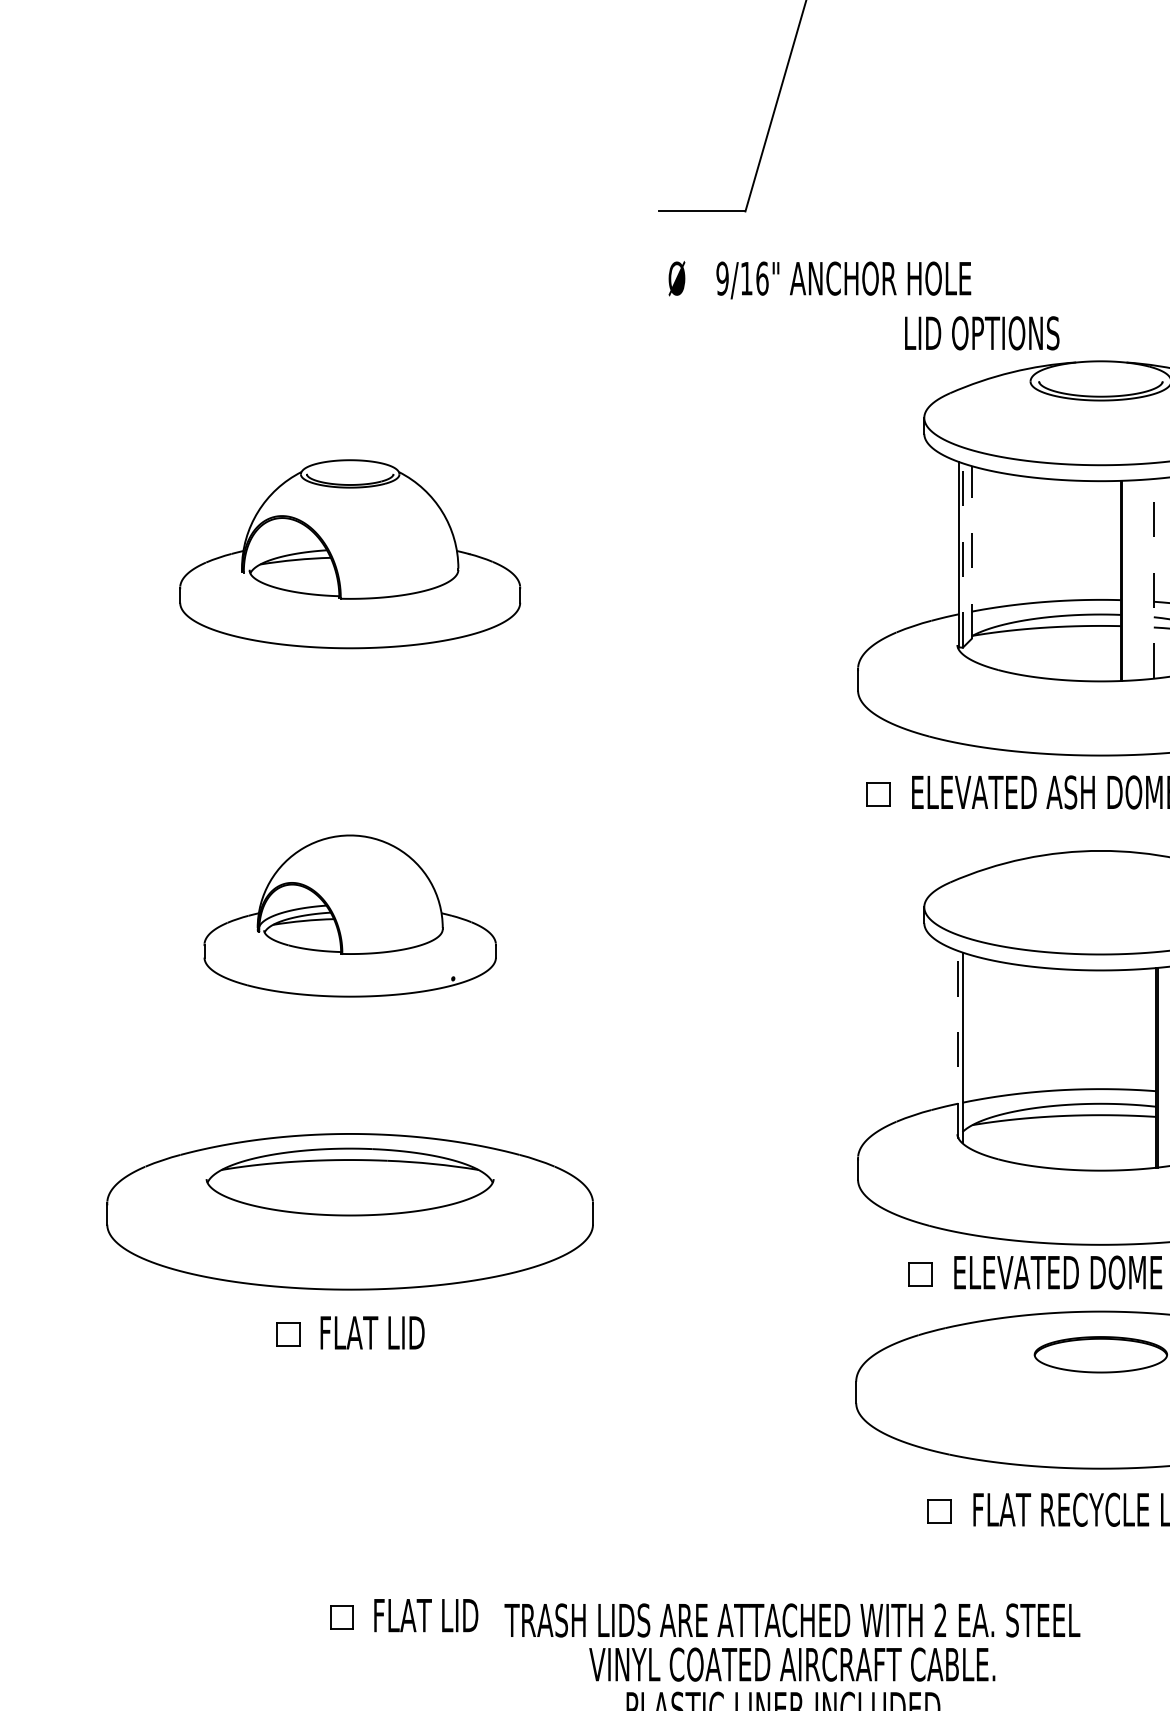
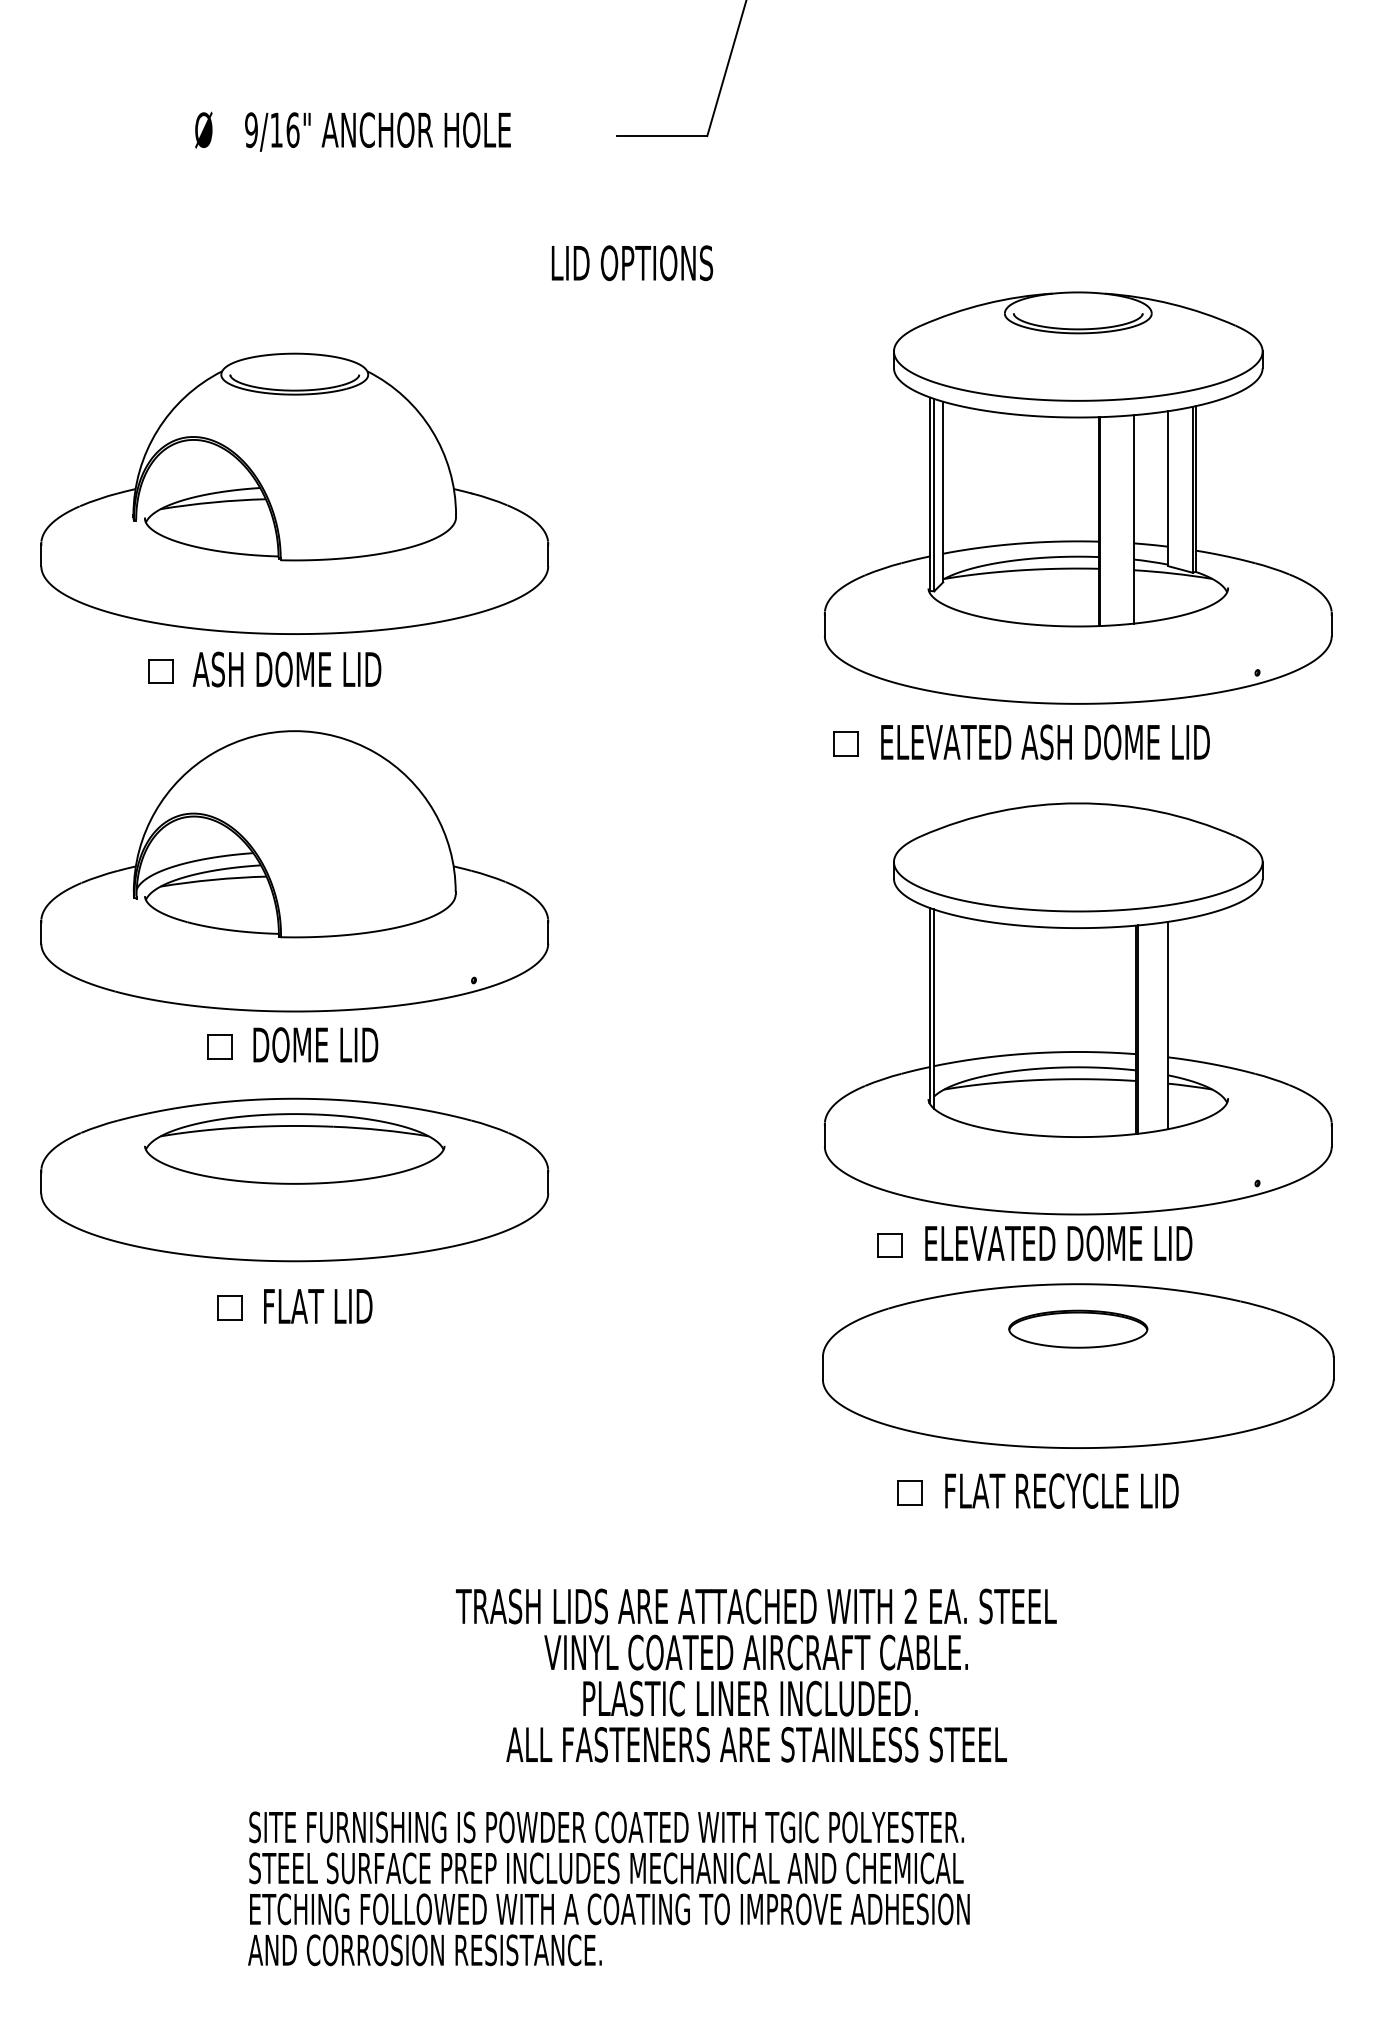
text: (819, 279) -> (352, 131), moved
text: (982, 333) -> (632, 263), moved
line: (971, 552) -> (943, 491), dashed -> solid
part: (349, 553) -> (294, 493), size x1.43
line: (963, 554) -> (934, 494), dashed -> solid
line: (1153, 577) -> (1133, 518), dashed -> solid
part: (321, 722) -> (264, 669), added
part: (349, 916) -> (294, 871), size x1.67
line: (958, 1044) -> (929, 1005), dashed -> solid
part: (347, 1081) -> (292, 1044), added
part: (403, 1615) -> (350, 1601), removed

